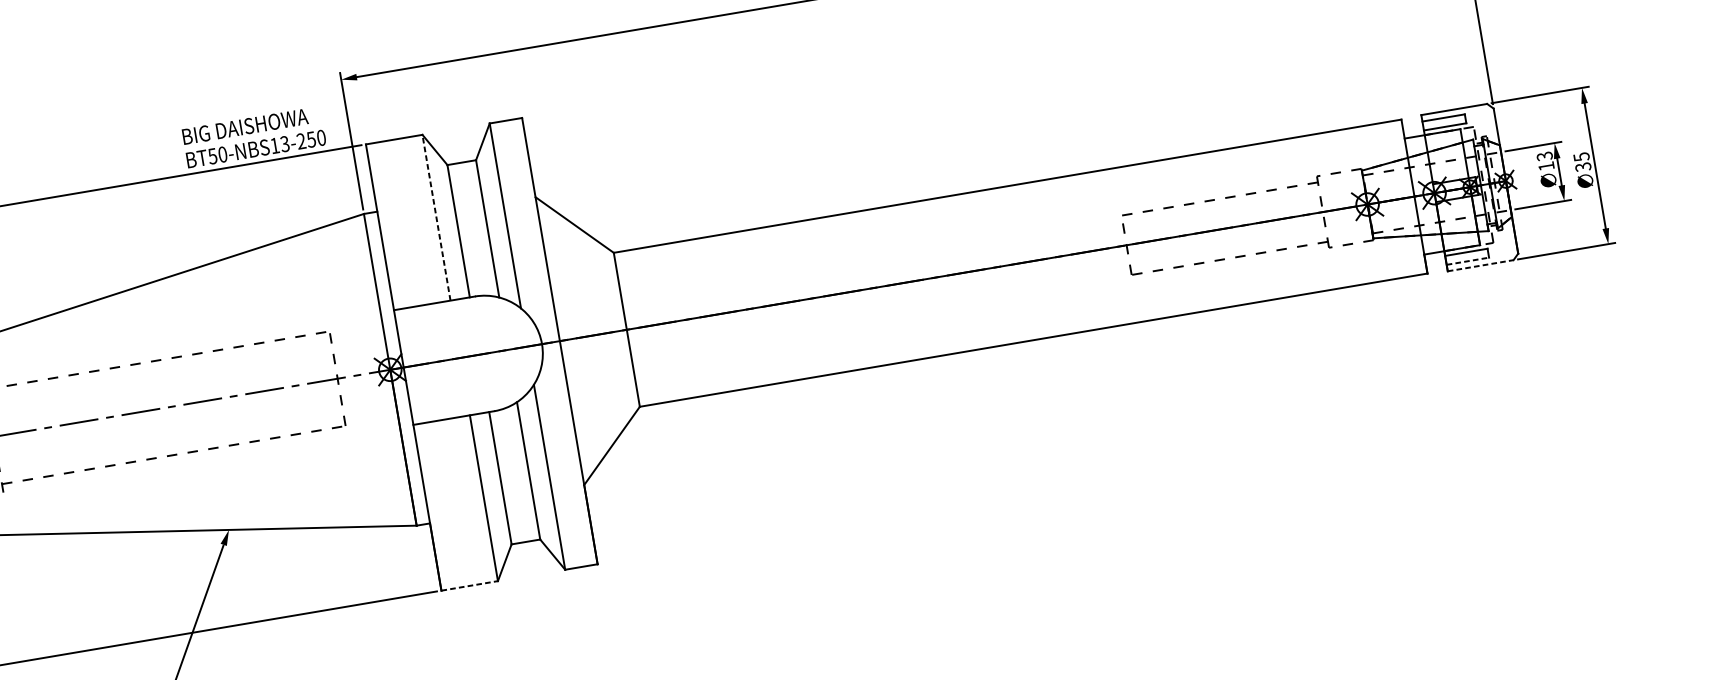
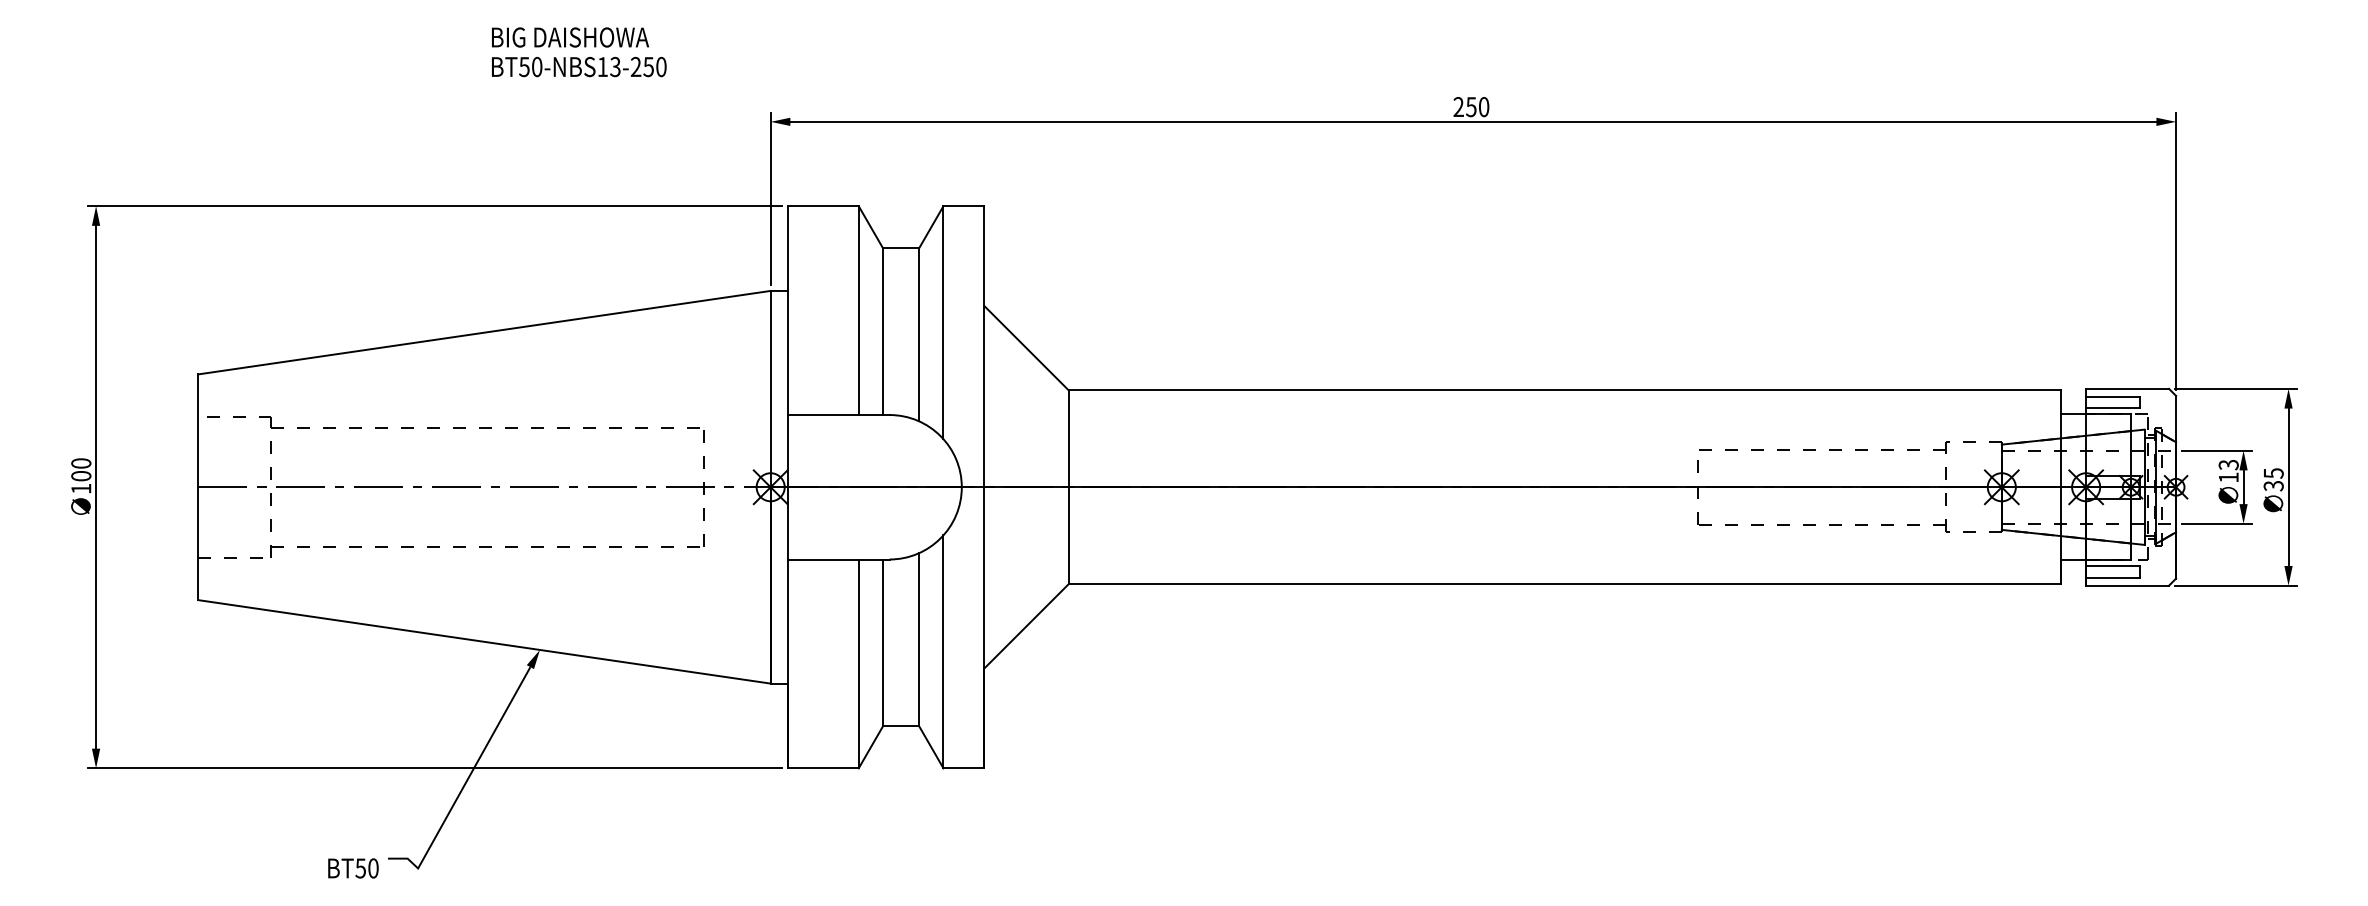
text: (254, 137) -> (579, 52), moved
line: (436, 217) -> (858, 310), dashed -> solid
line: (1467, 261) -> (2112, 577), dashed -> solid
line: (1481, 265) -> (2128, 585), dashed -> solid
line: (470, 585) -> (823, 768), dashed -> solid

